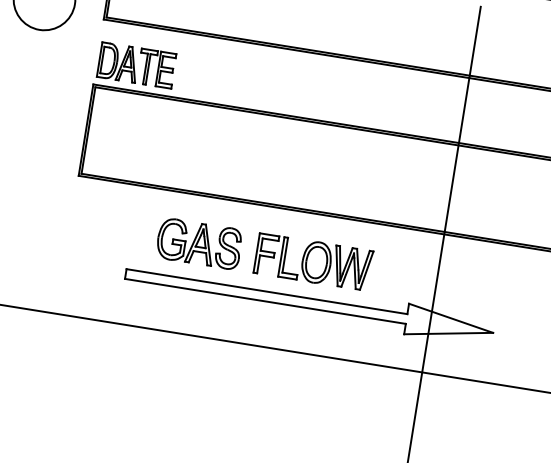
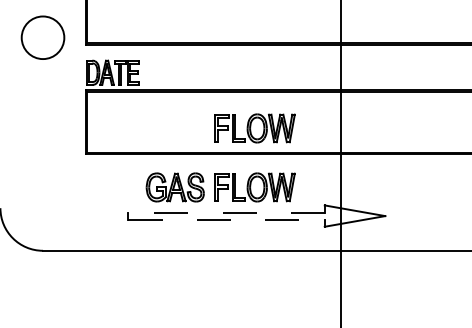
part: (326, 177) -> (254, 128), added
line: (266, 291) -> (226, 212), solid -> dashed
line: (266, 301) -> (227, 219), solid -> dashed

